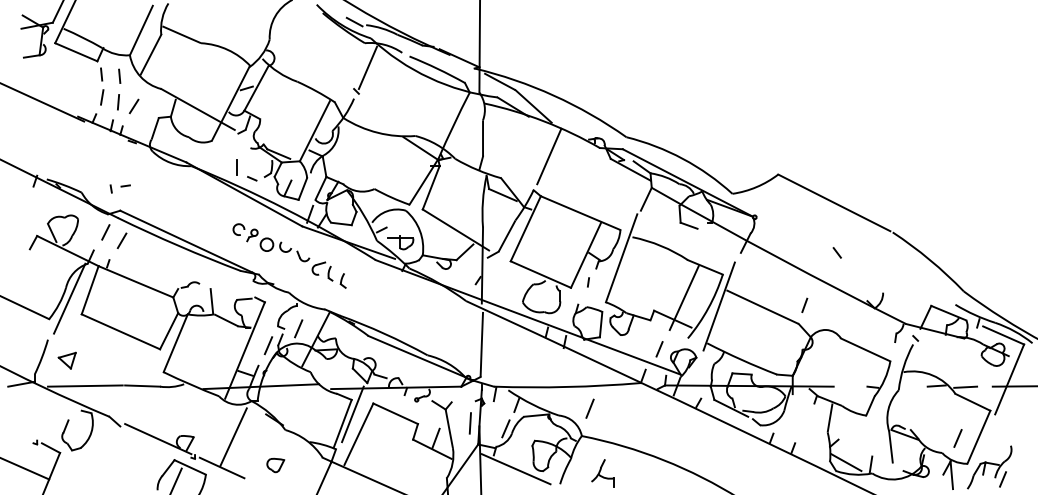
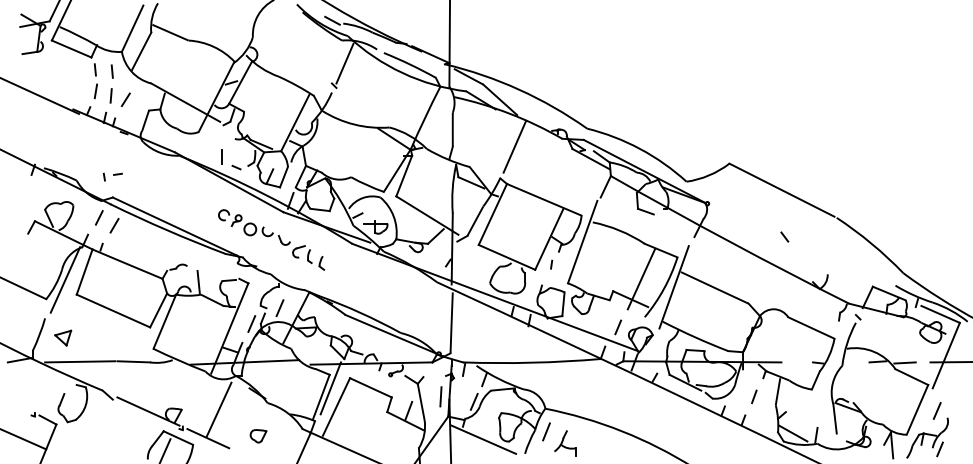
line: (804, 304) -> (754, 395), moved
line: (589, 408) -> (546, 431), moved
line: (957, 438) -> (936, 410), moved

